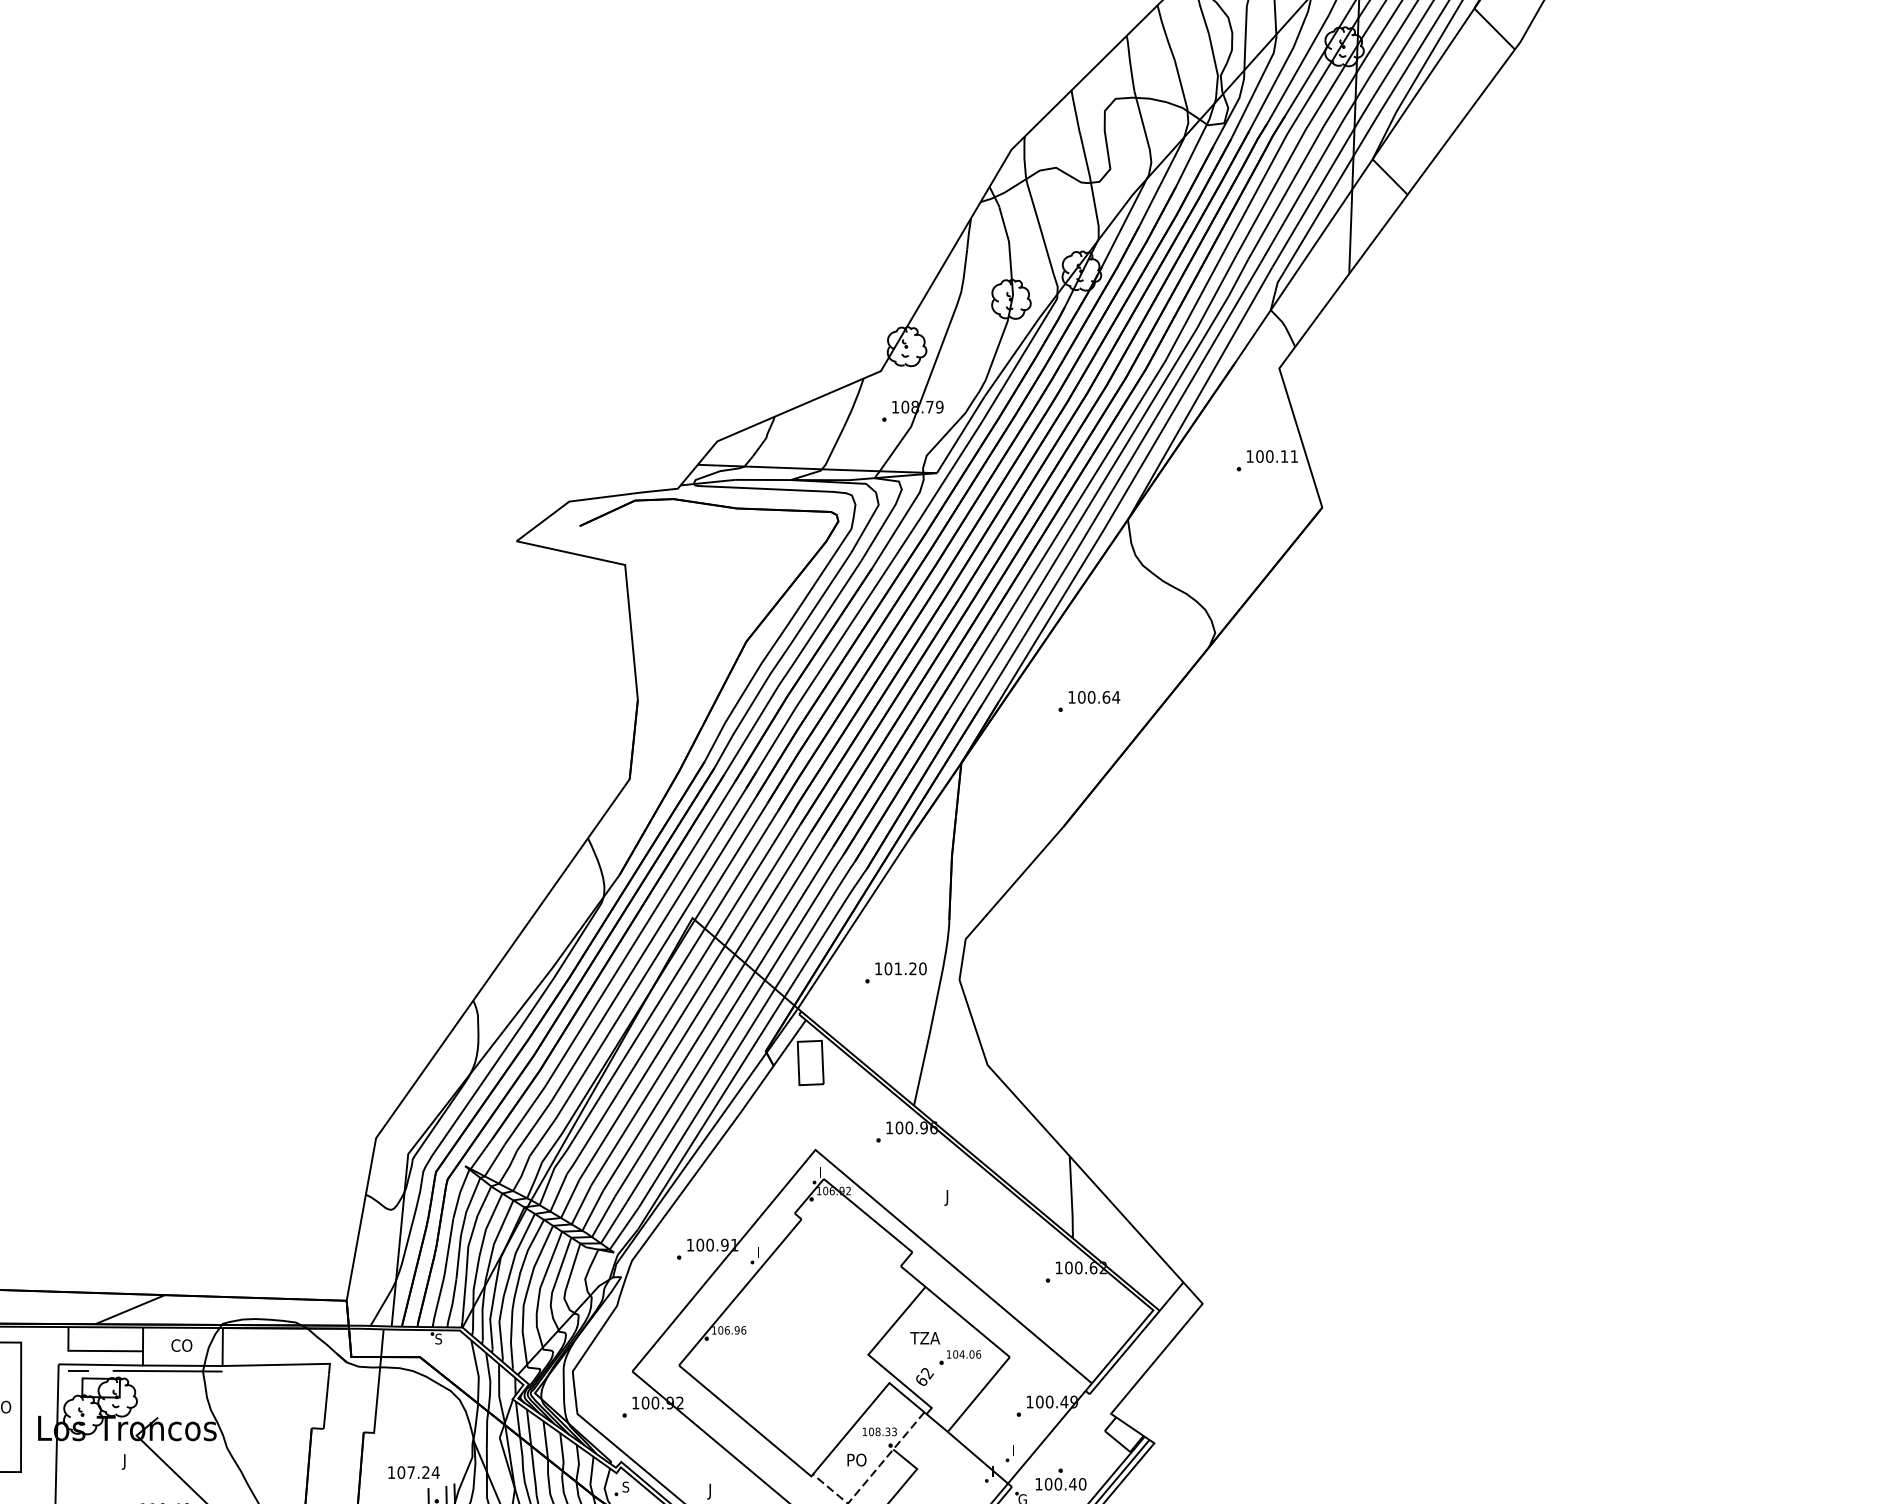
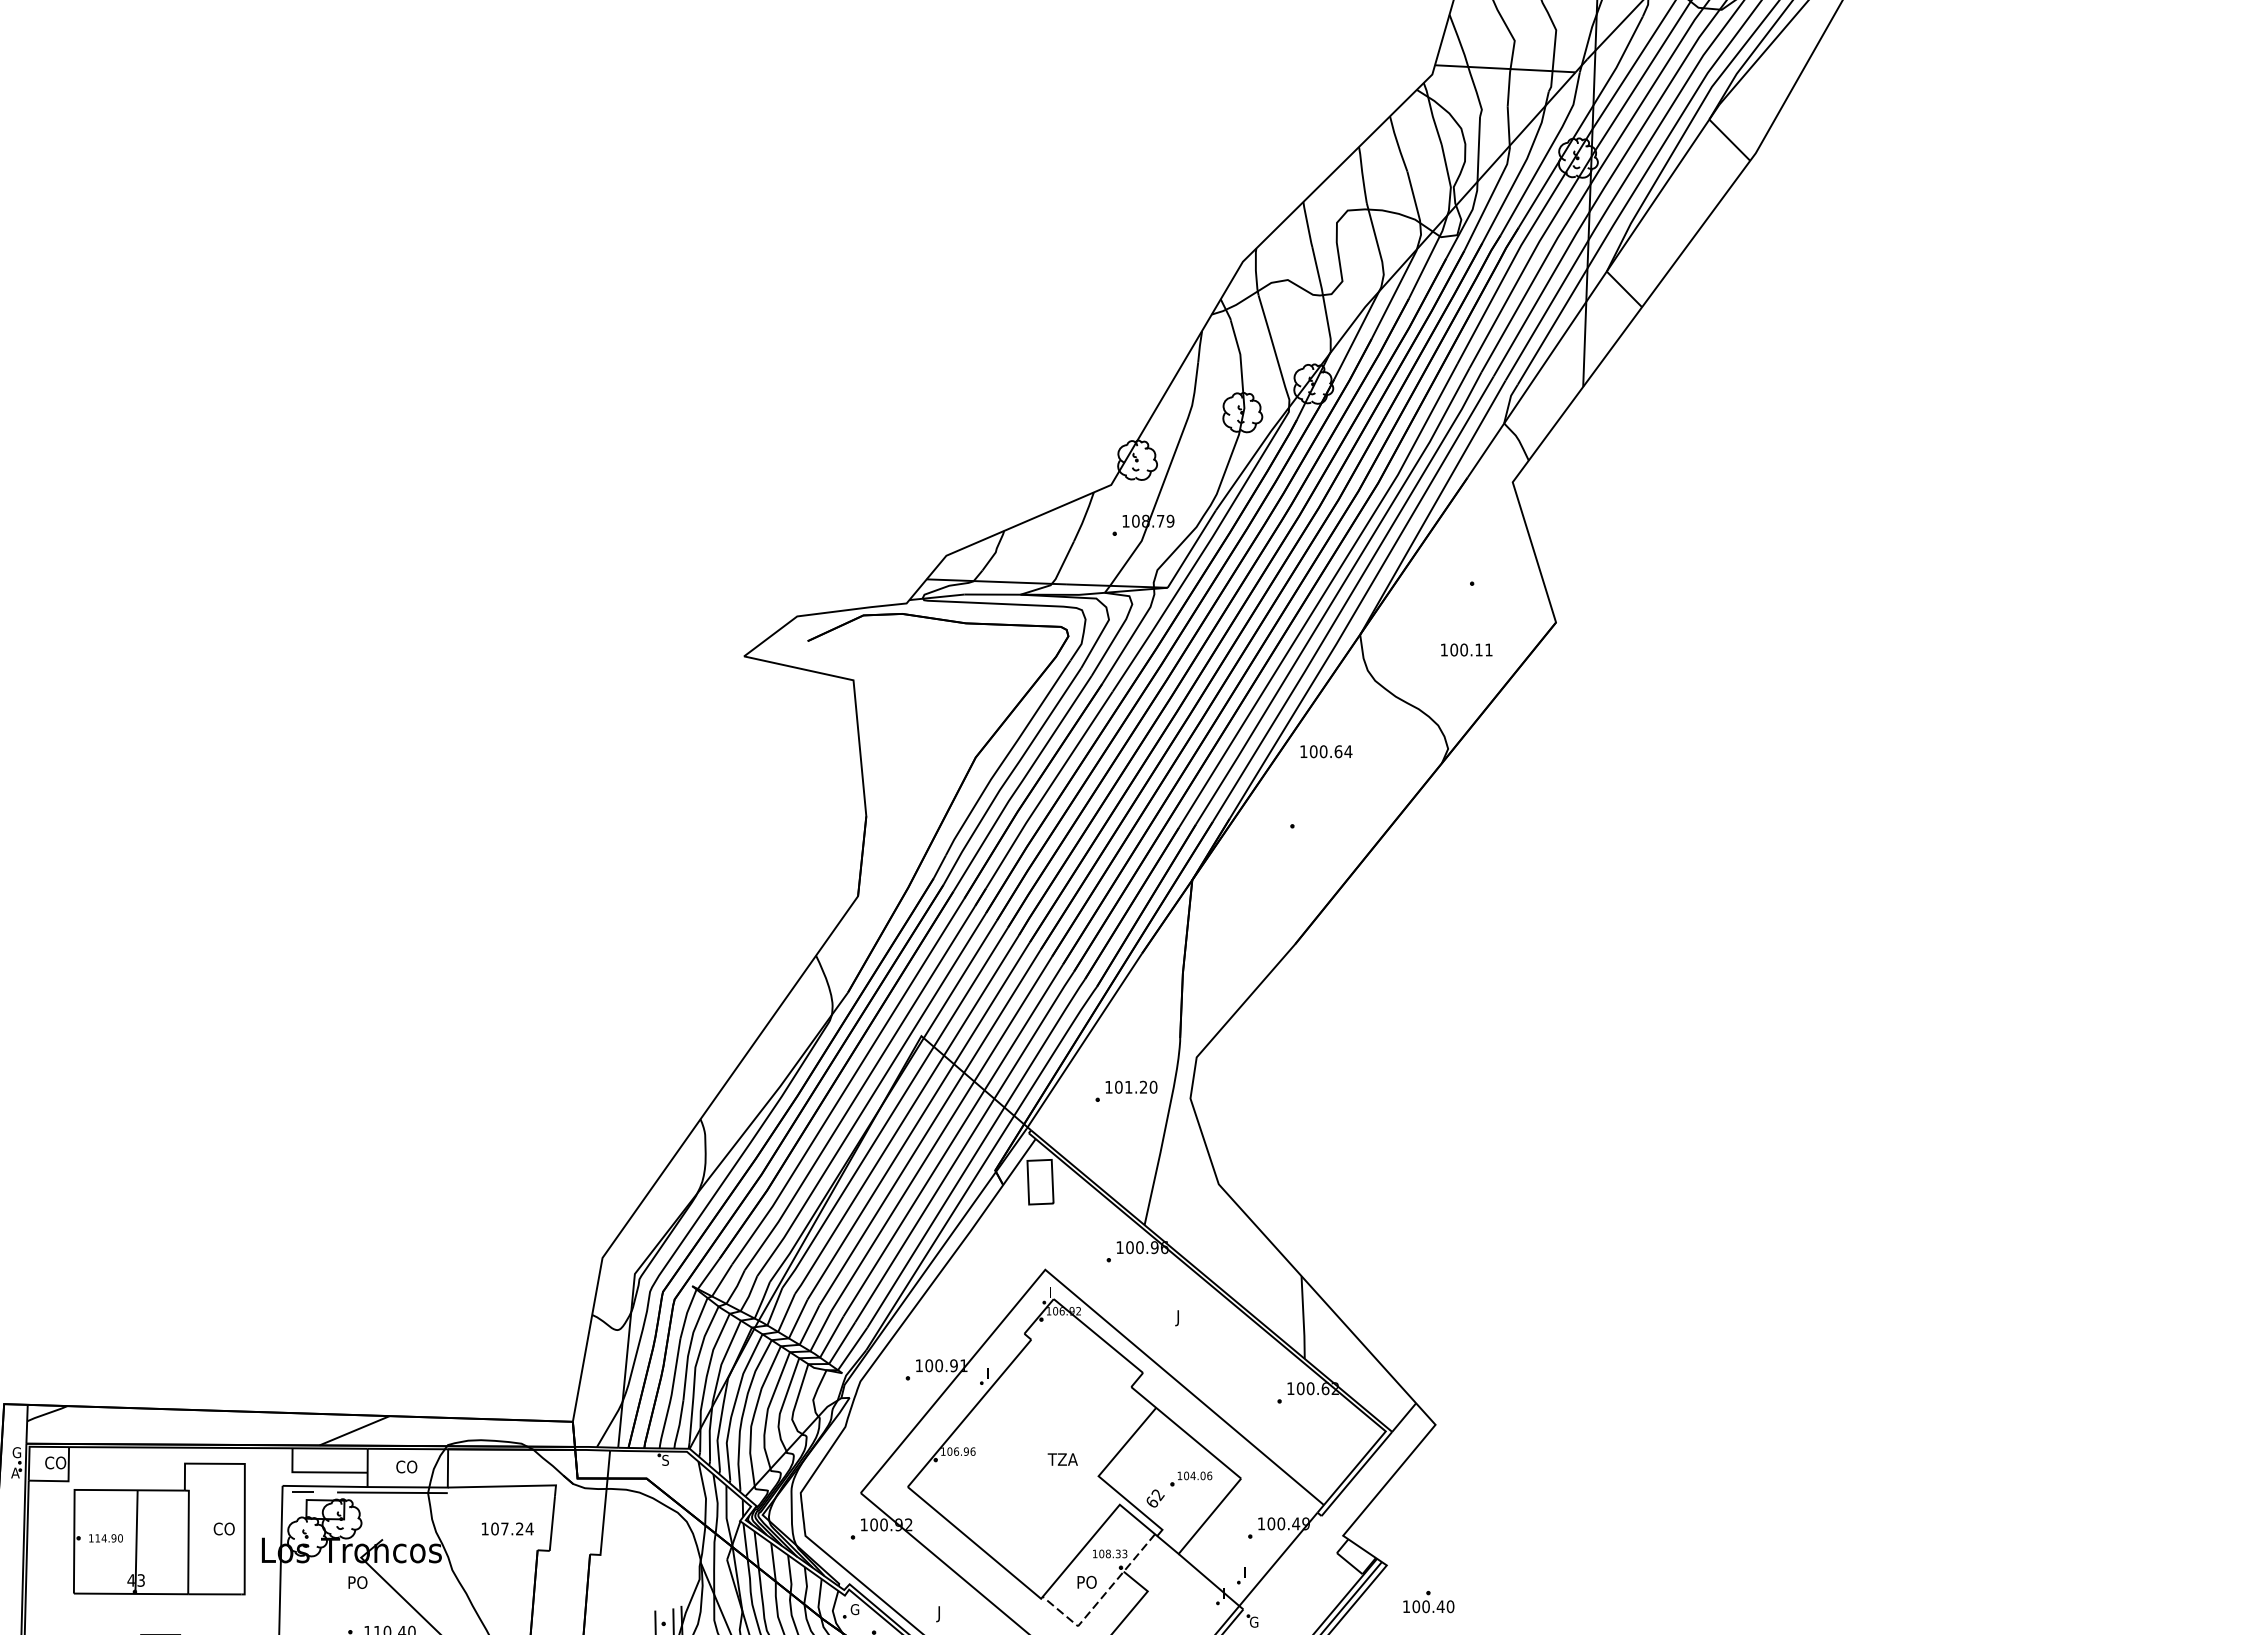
text: (1272, 456) -> (1466, 649), moved
text: (1094, 697) -> (1326, 751), moved
text: (924, 1338) -> (1062, 1459), moved
text: (131, 1462) -> (356, 1584), J -> PO
text: (413, 1472) -> (507, 1528), moved
part: (1060, 1479) -> (1428, 1601), moved
text: (626, 1487) -> (854, 1609), S -> G

